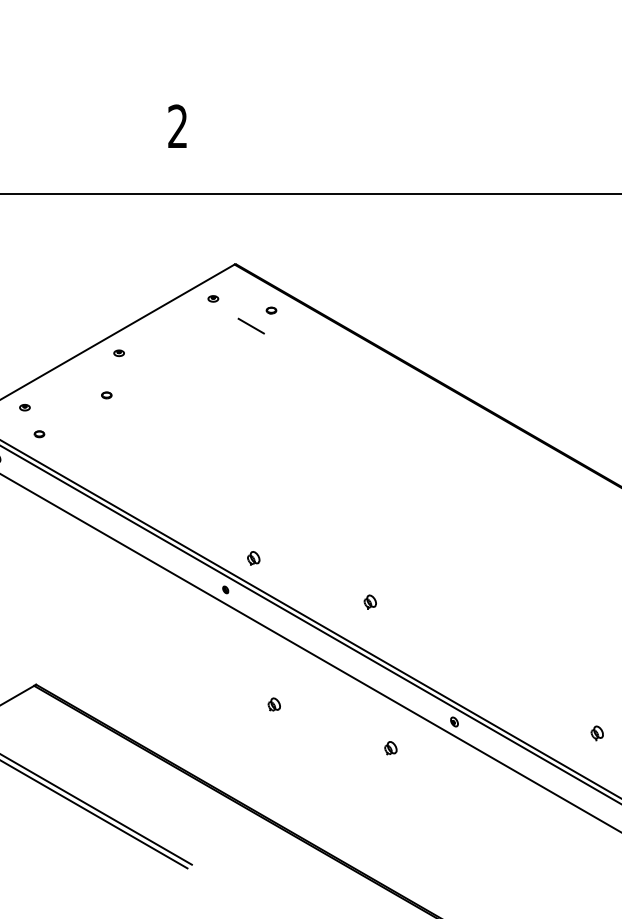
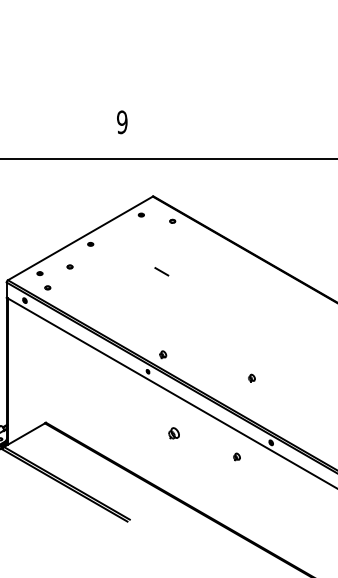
text: (178, 126) -> (122, 122), 2 -> 9
line: (250, 325) -> (161, 271), moved
part: (105, 394) -> (69, 266), moved
part: (369, 600) -> (251, 377), moved
part: (274, 704) -> (174, 433), size x1.6

